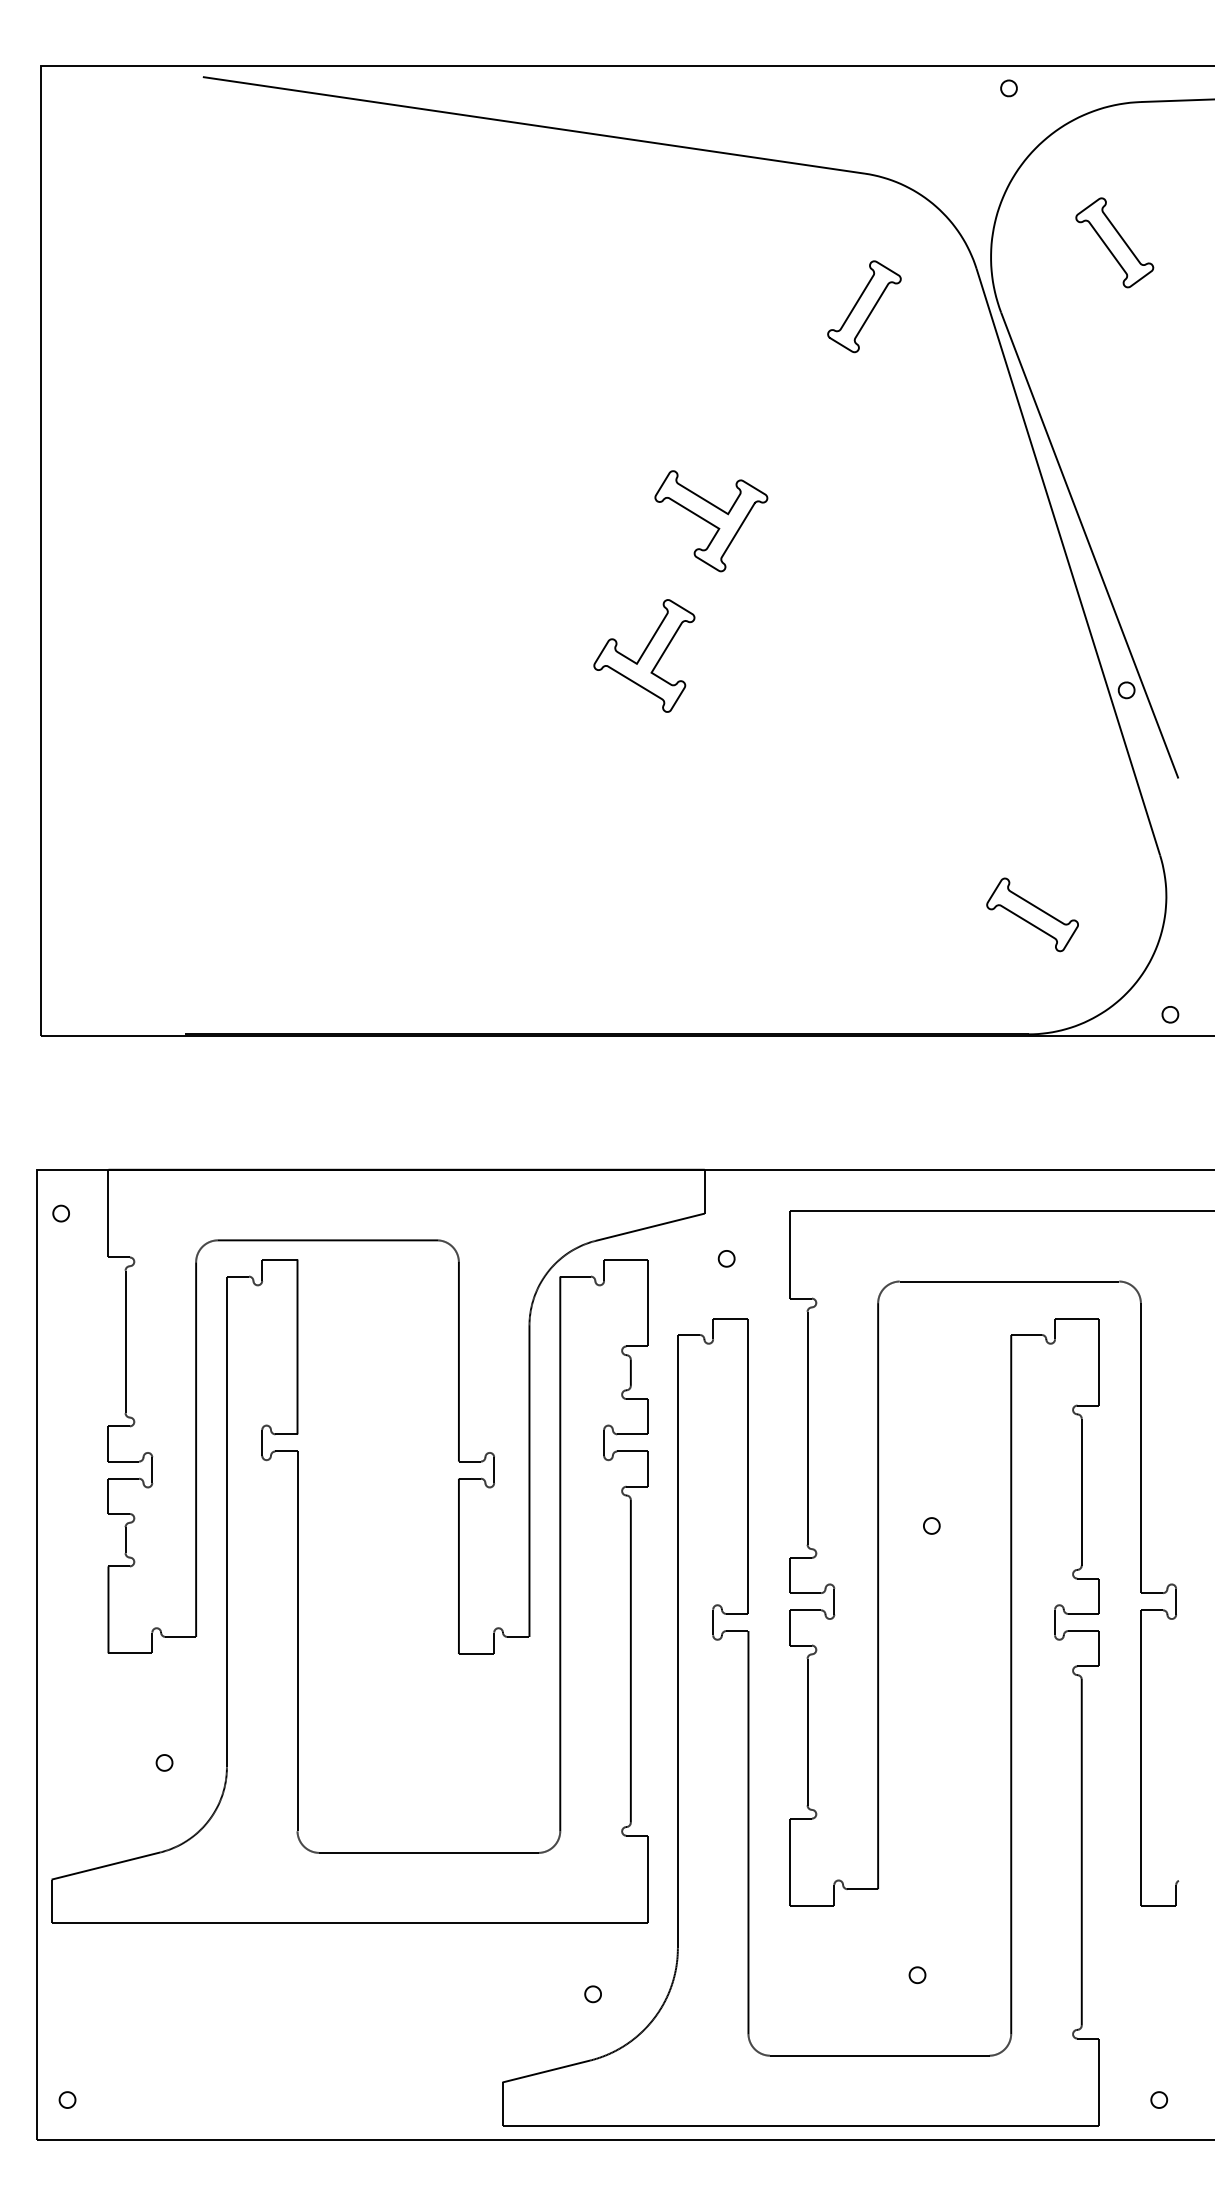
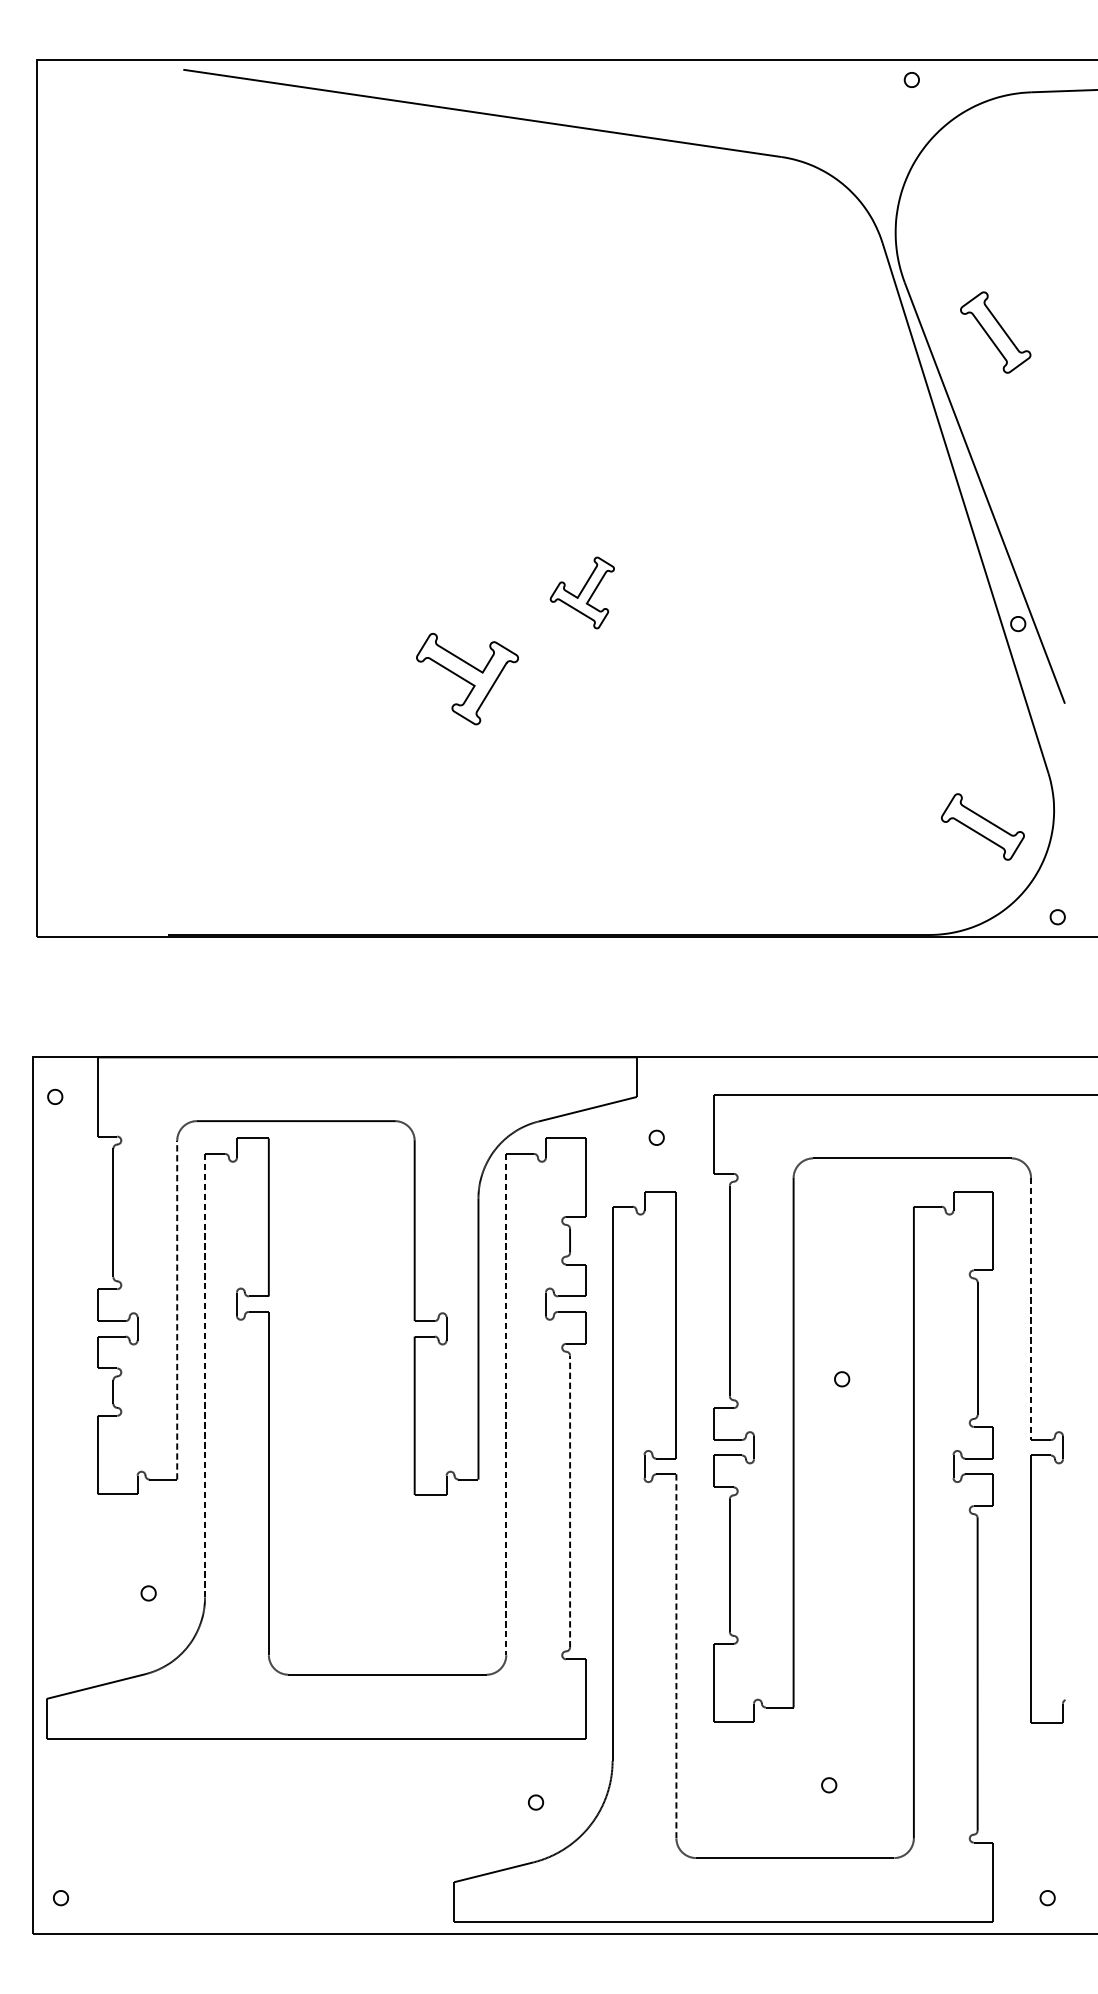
part: (1114, 242) -> (995, 332), moved
curve: (858, 302) -> (775, 273), removed
curve: (711, 522) -> (467, 680), moved
part: (644, 655) -> (582, 592), size x0.7
part: (1032, 914) -> (982, 826), moved
line: (1140, 1448) -> (1030, 1309), solid -> dashed
line: (196, 1449) -> (177, 1310), solid -> dashed
line: (226, 1522) -> (204, 1376), solid -> dashed
line: (560, 1554) -> (506, 1405), solid -> dashed
line: (630, 1660) -> (569, 1500), solid -> dashed
line: (748, 1832) -> (676, 1656), solid -> dashed

